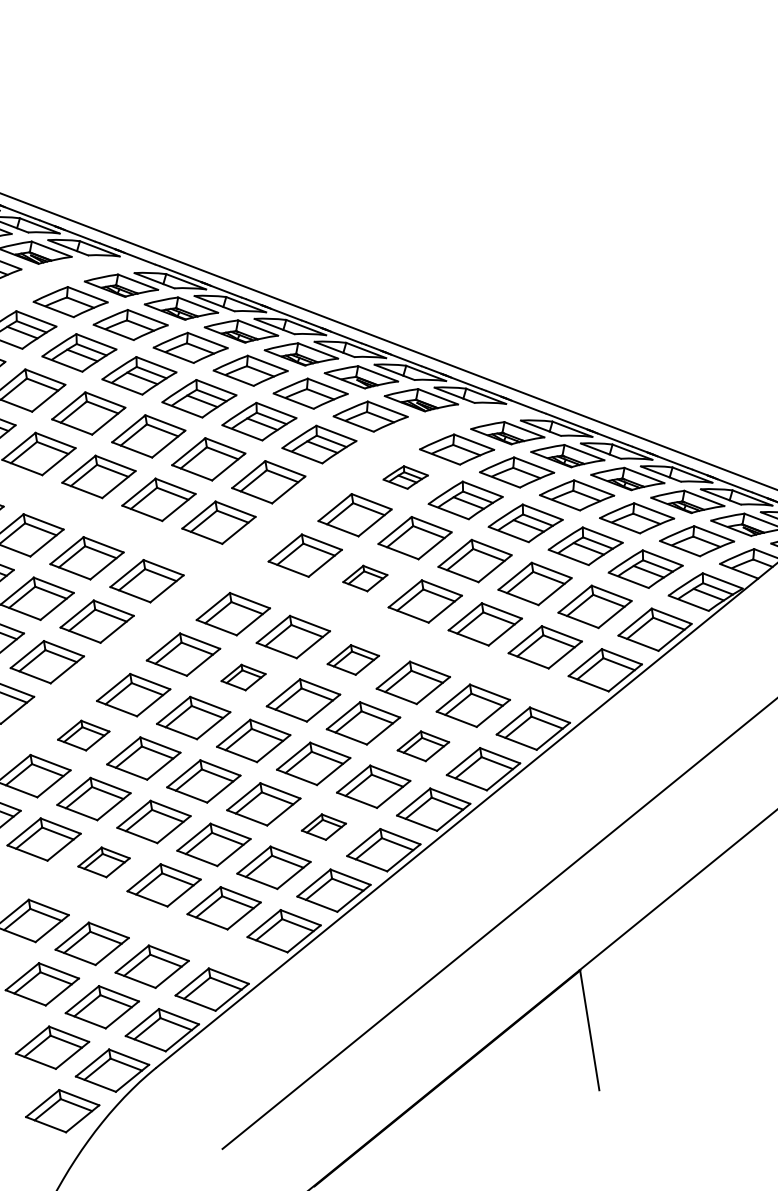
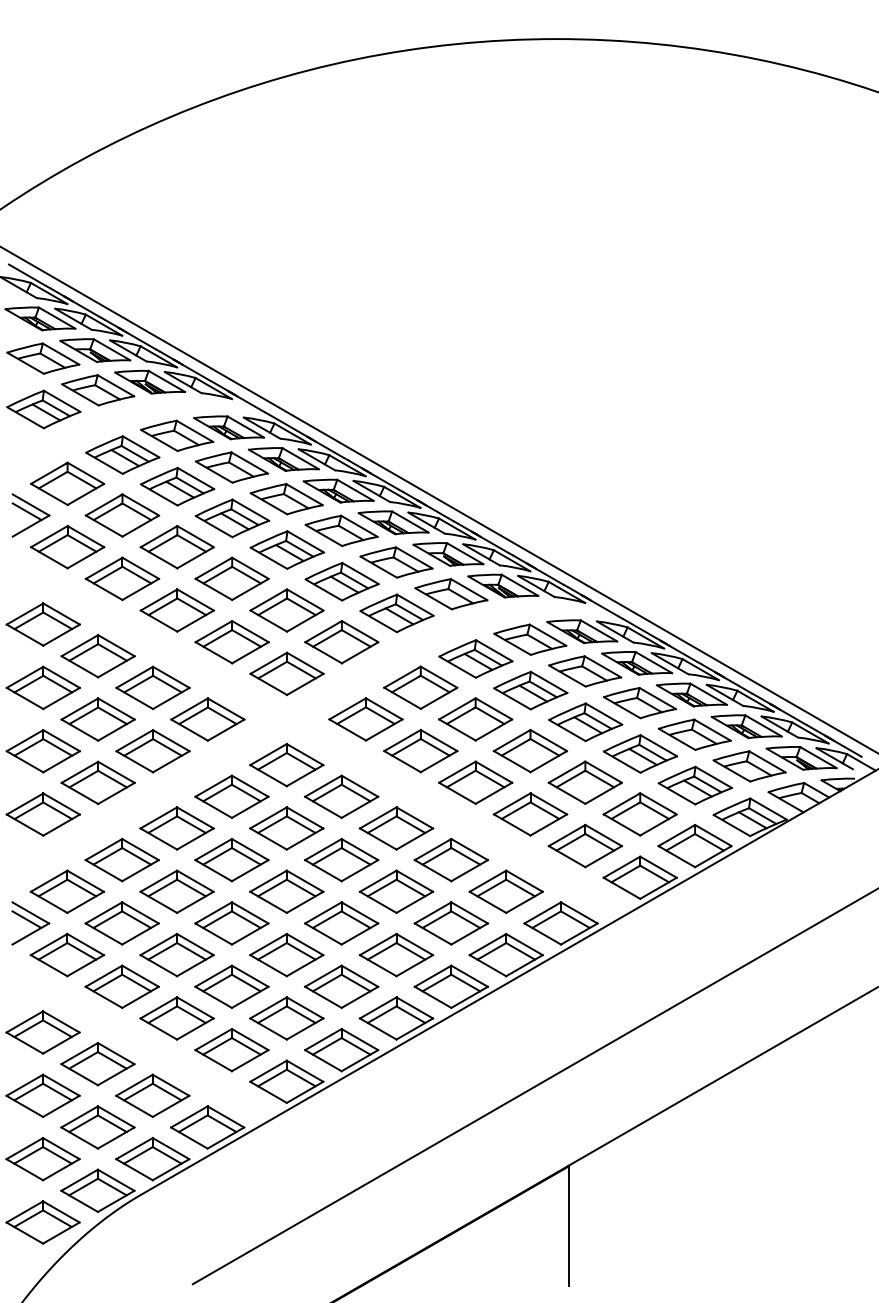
part: (405, 477) -> (475, 658), size x1.67
part: (364, 578) -> (420, 750), size x1.67
part: (353, 660) -> (396, 828), size x1.43
part: (243, 677) -> (286, 828), size x1.67
part: (82, 735) -> (121, 859), size x1.43
part: (422, 746) -> (450, 923), size x1.43
part: (323, 827) -> (341, 986), size x1.67
part: (103, 862) -> (121, 986), size x1.43

